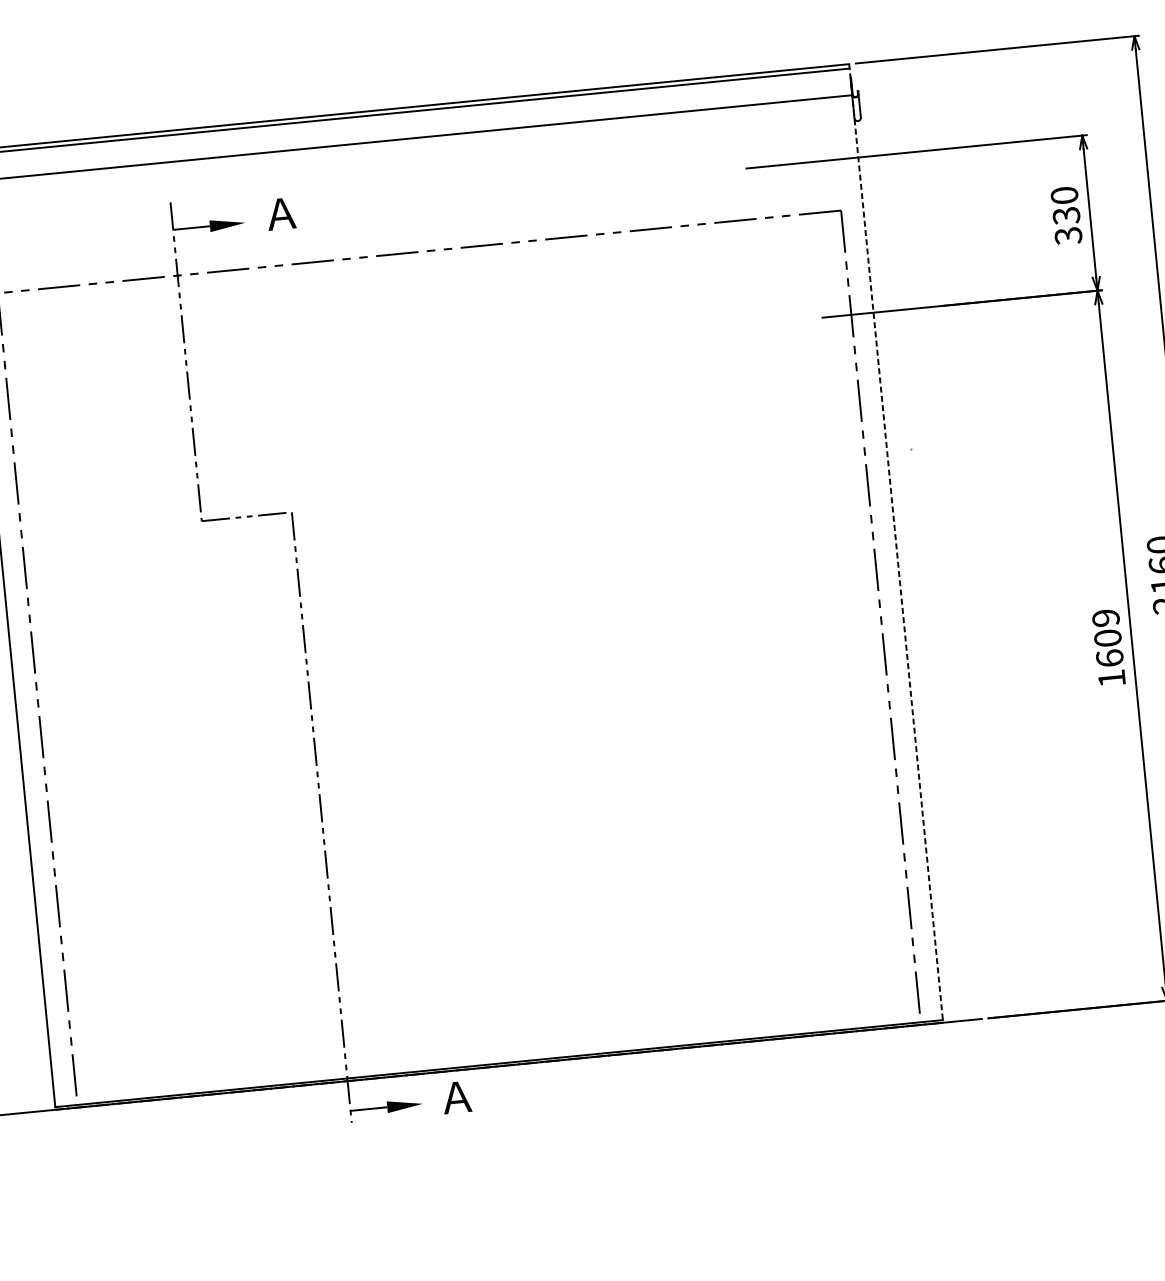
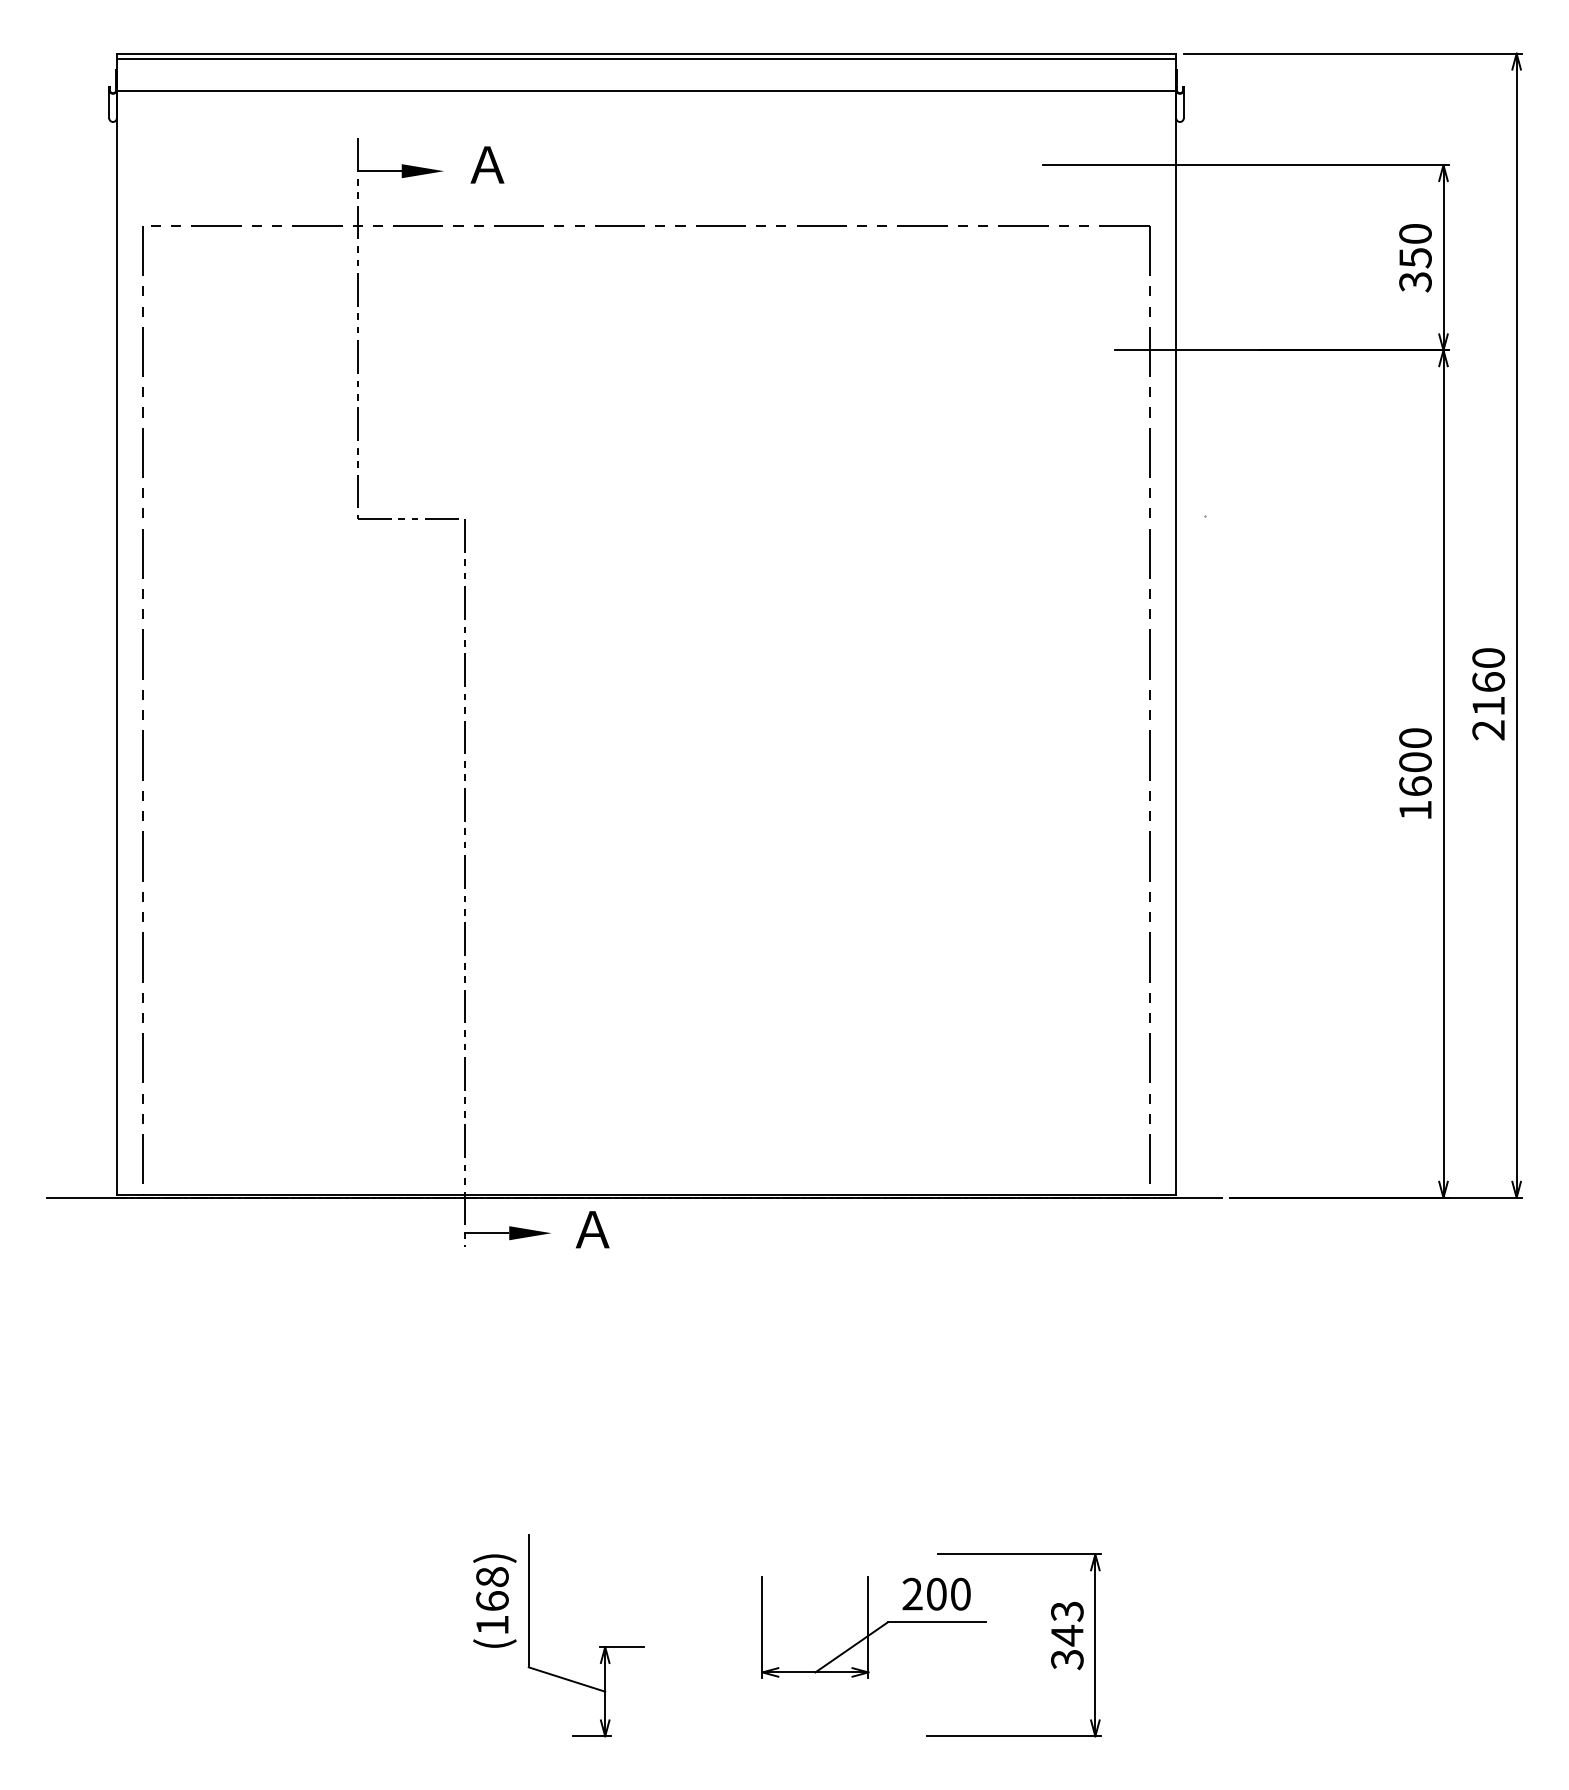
text: (1066, 216) -> (1415, 258), 330 -> 350
line: (896, 542) -> (1176, 624), dashed -> solid
text: (1105, 618) -> (1415, 738), 1609 -> 1600

